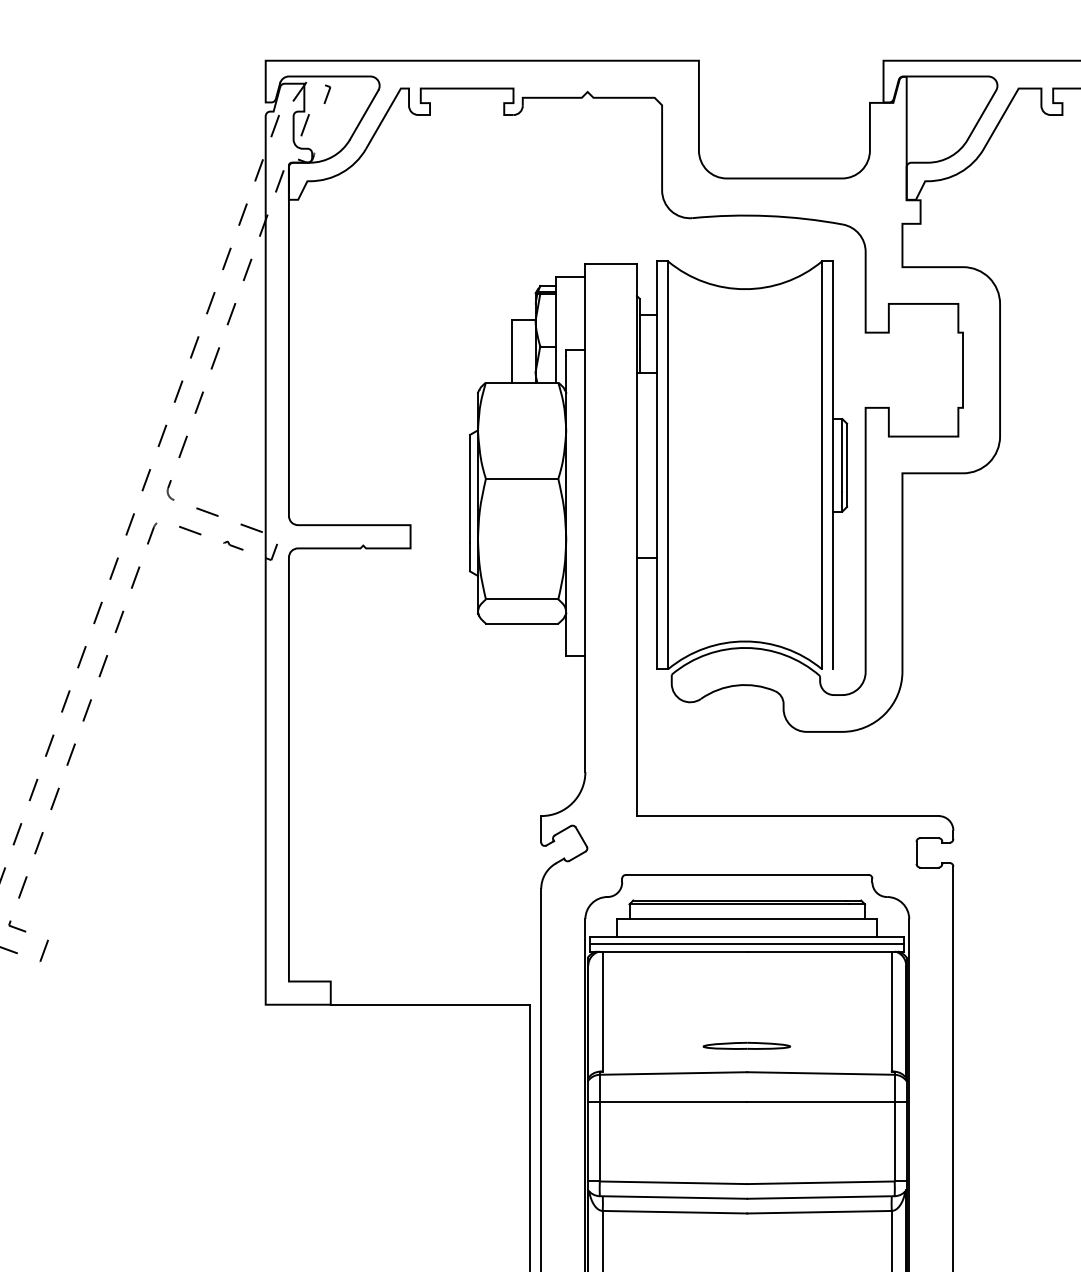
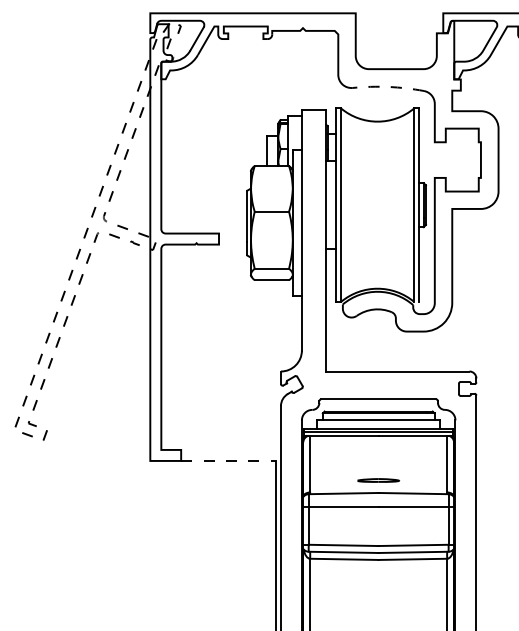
arc: (767, 215) -> (388, 86), solid -> dashed
line: (430, 1003) -> (228, 460), solid -> dashed

